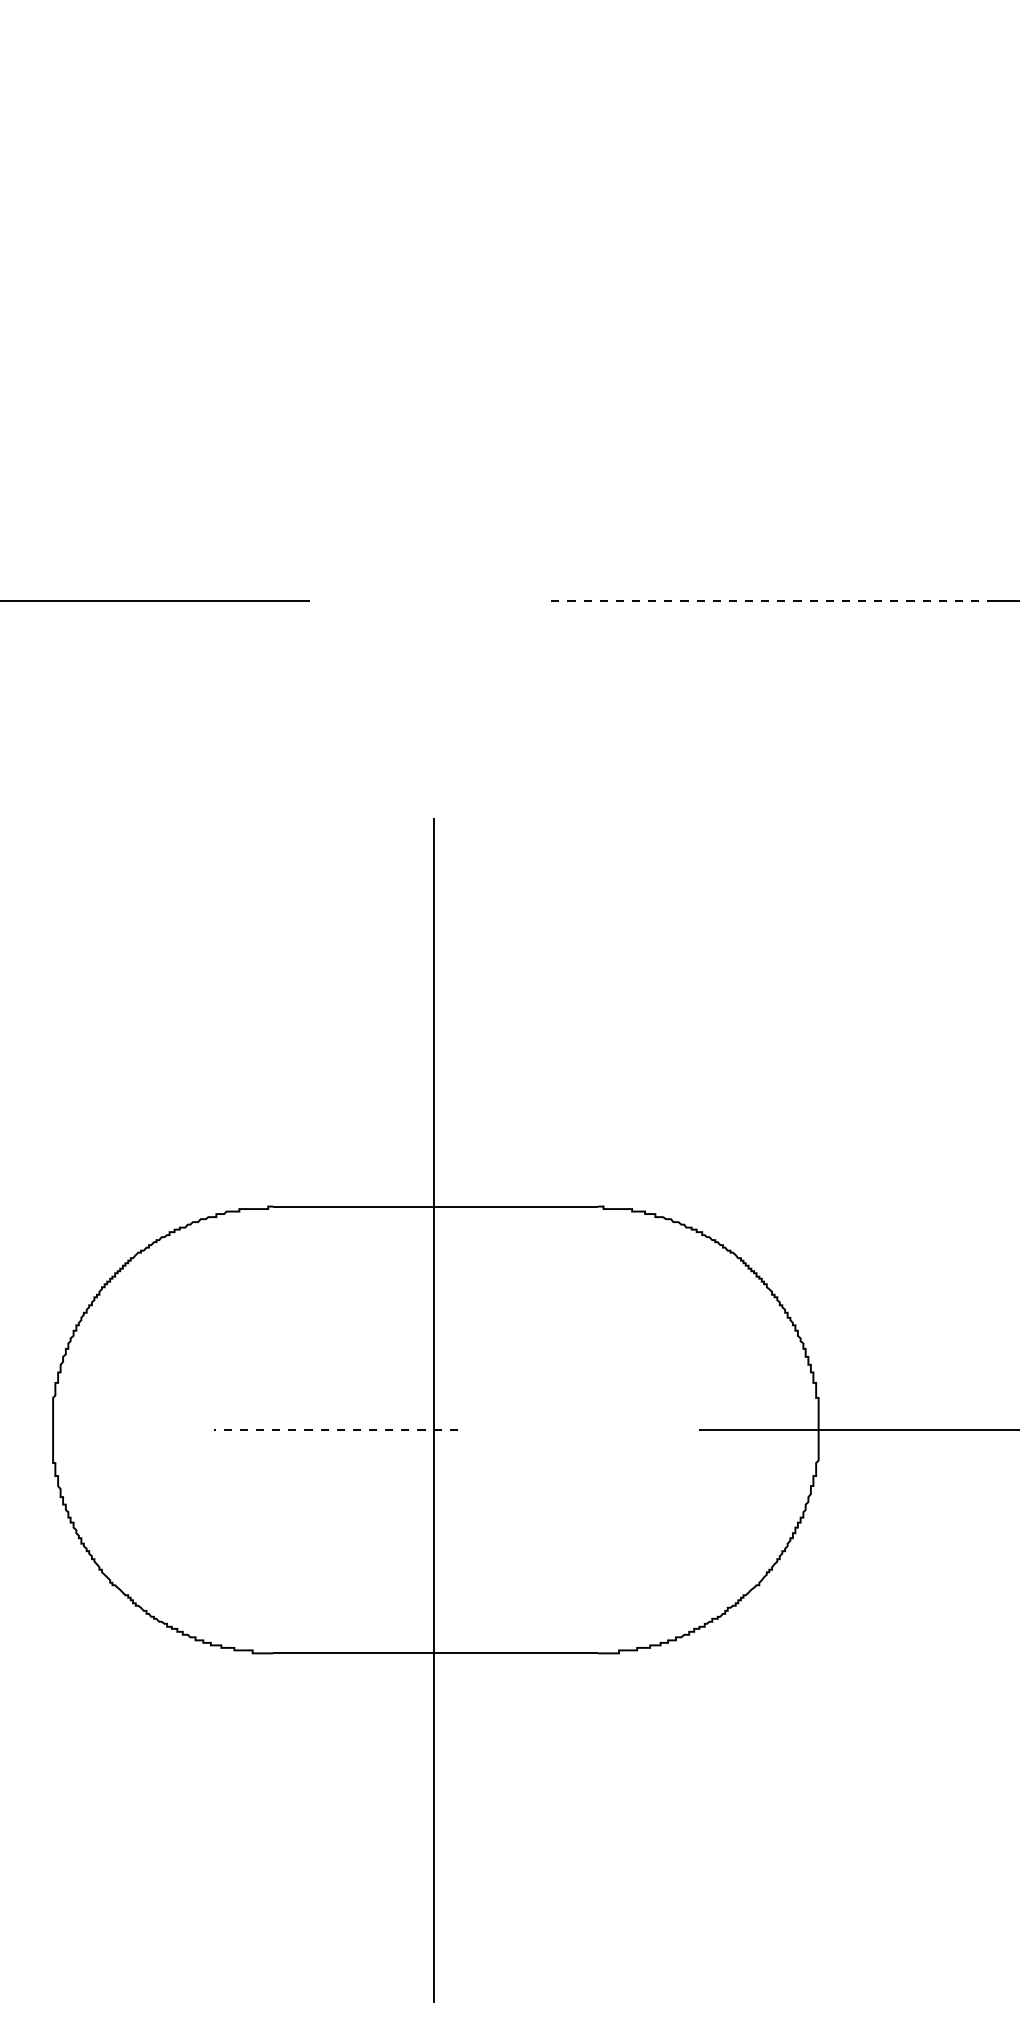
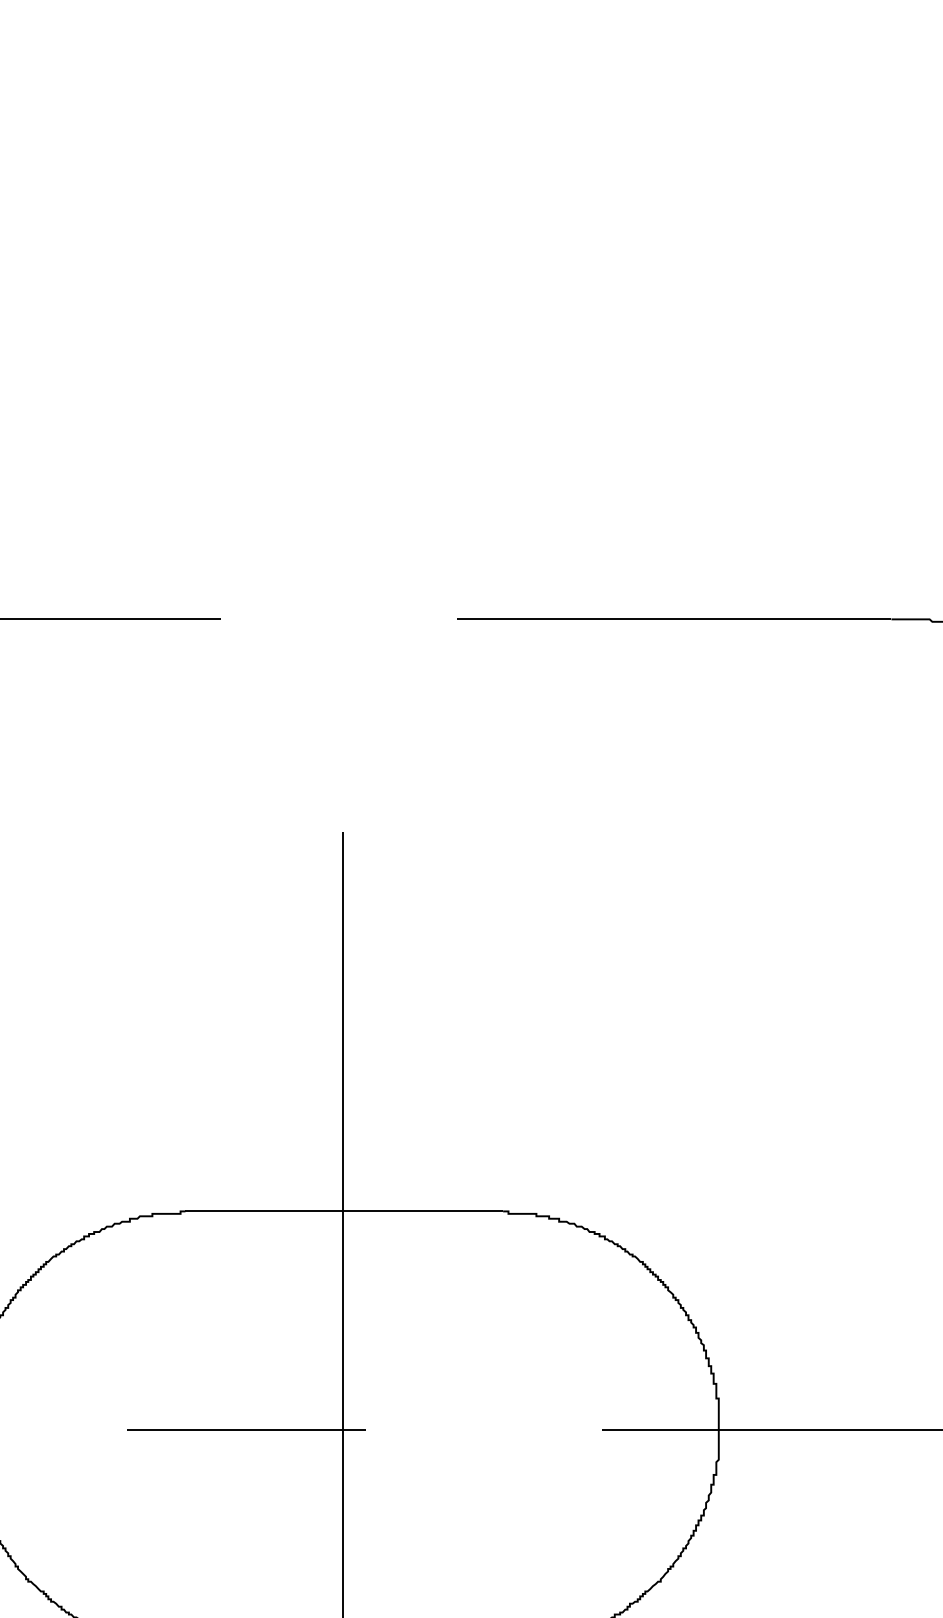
line: (772, 601) -> (673, 619), dashed -> solid
line: (335, 1429) -> (246, 1429), dashed -> solid

